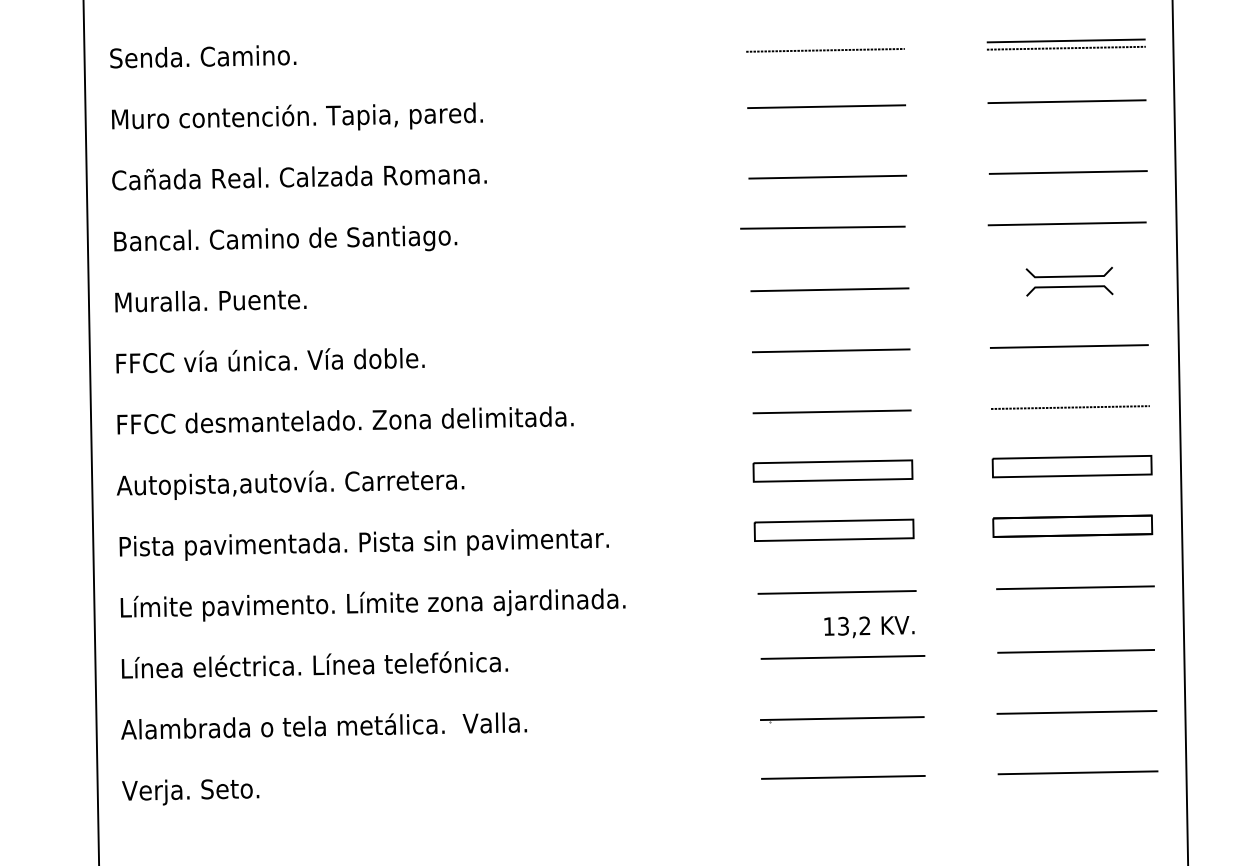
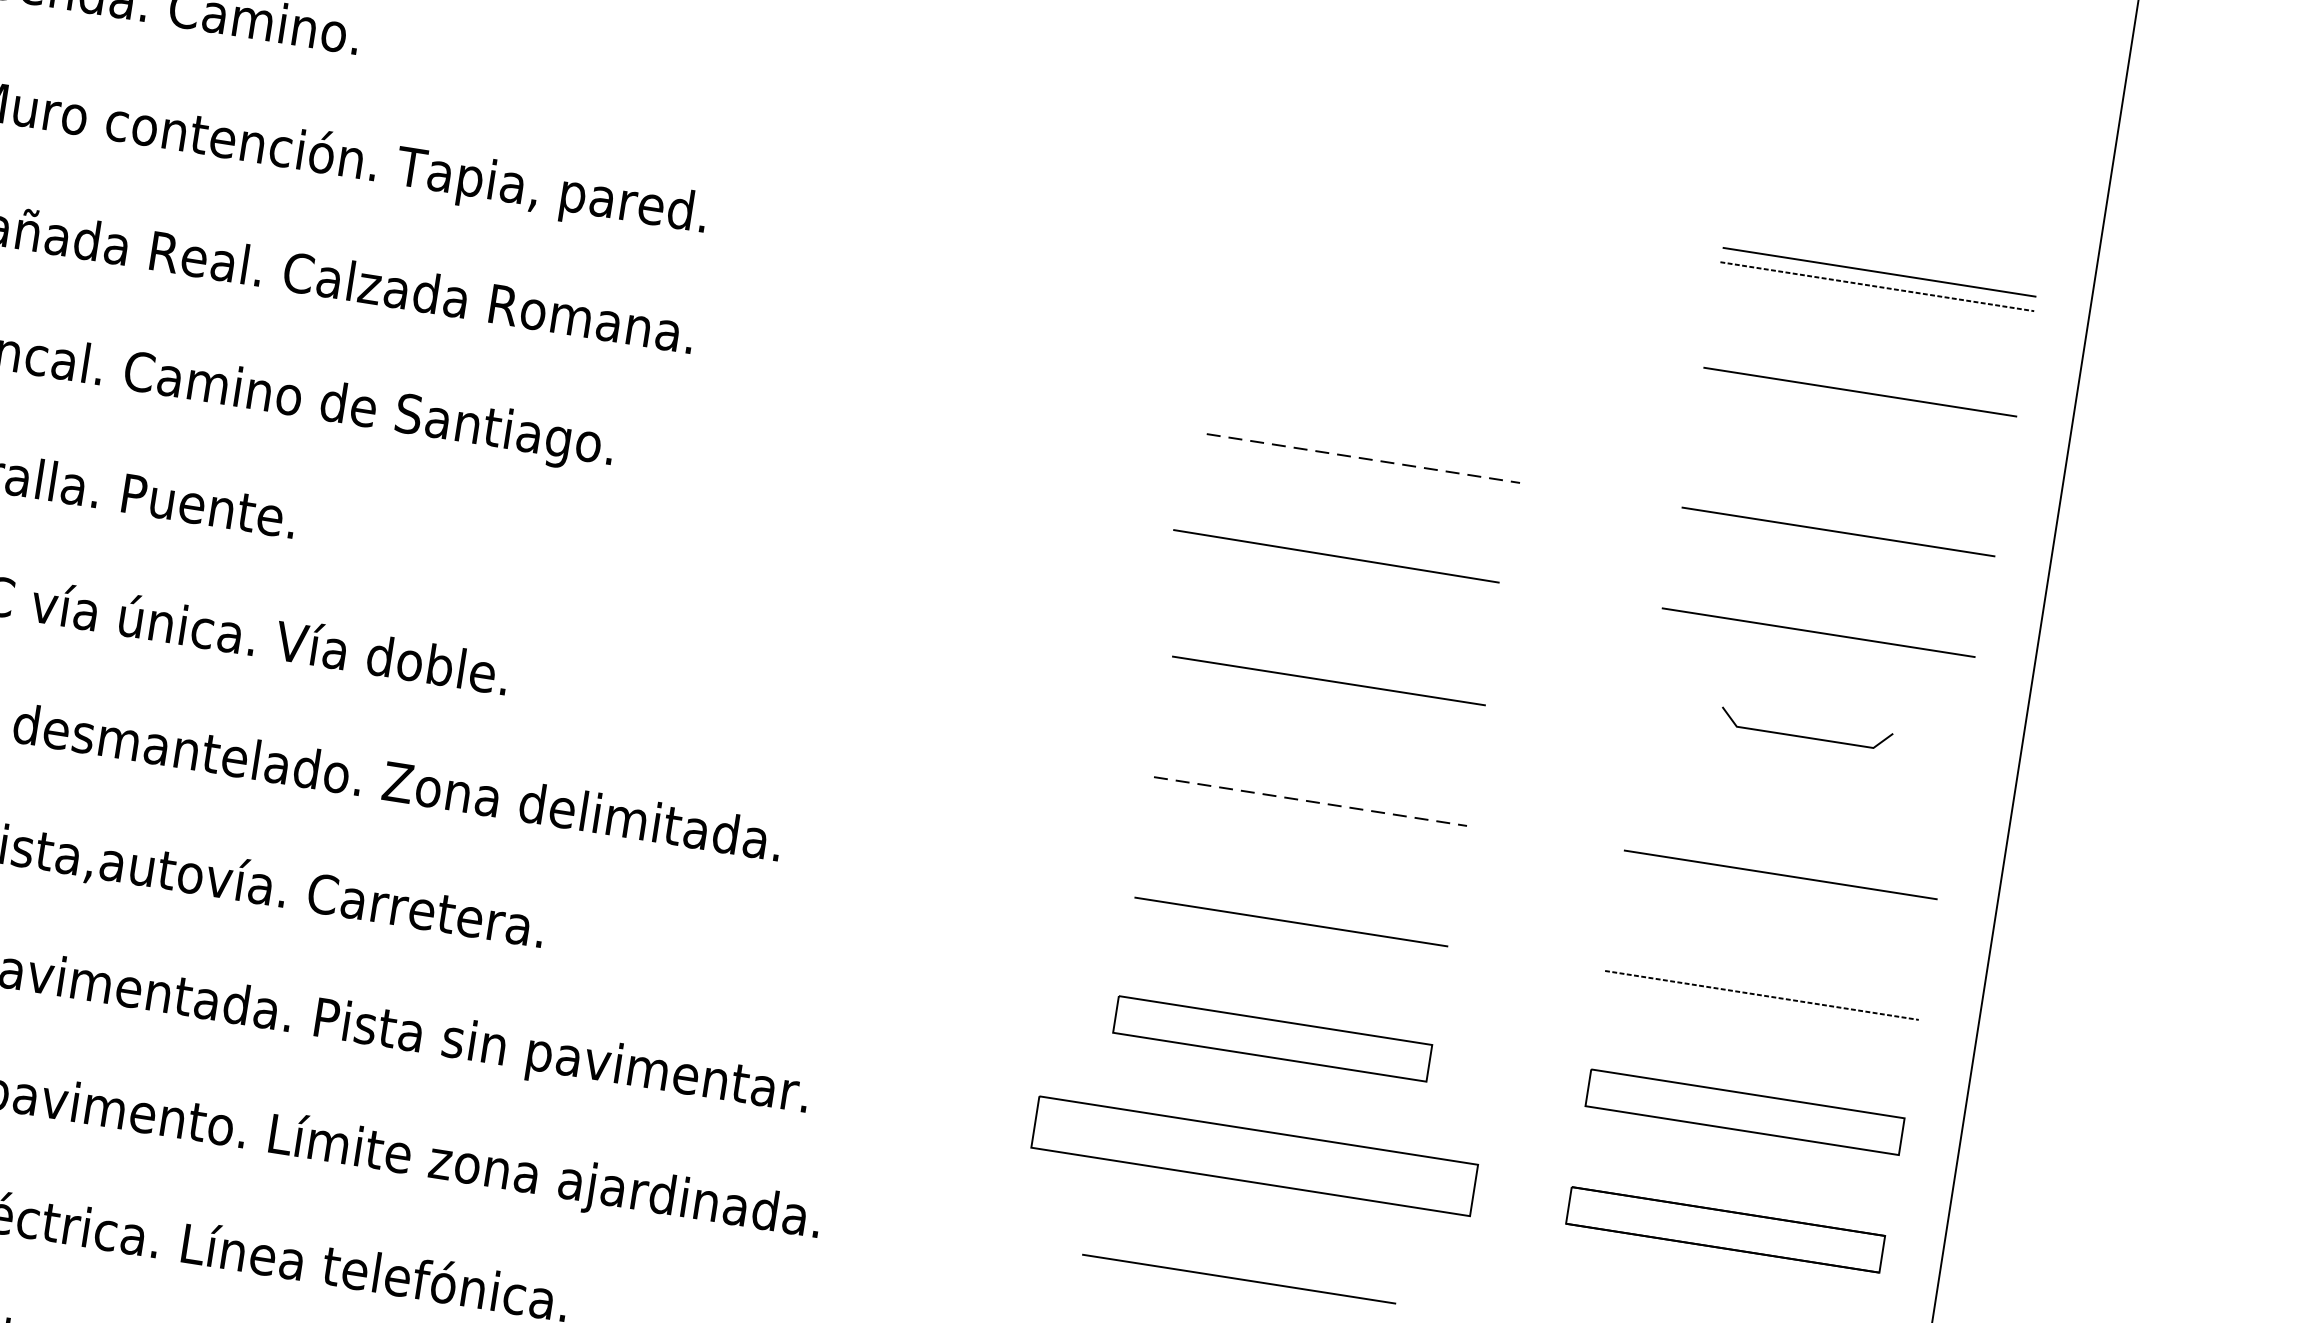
line: (825, 50) -> (1402, 208), removed
line: (826, 106) -> (1385, 318), removed
line: (828, 177) -> (1364, 459), solid -> dashed
line: (1069, 287) -> (1801, 758), removed
line: (831, 350) -> (1311, 800), solid -> dashed
part: (833, 529) -> (1253, 1154), size x1.4

